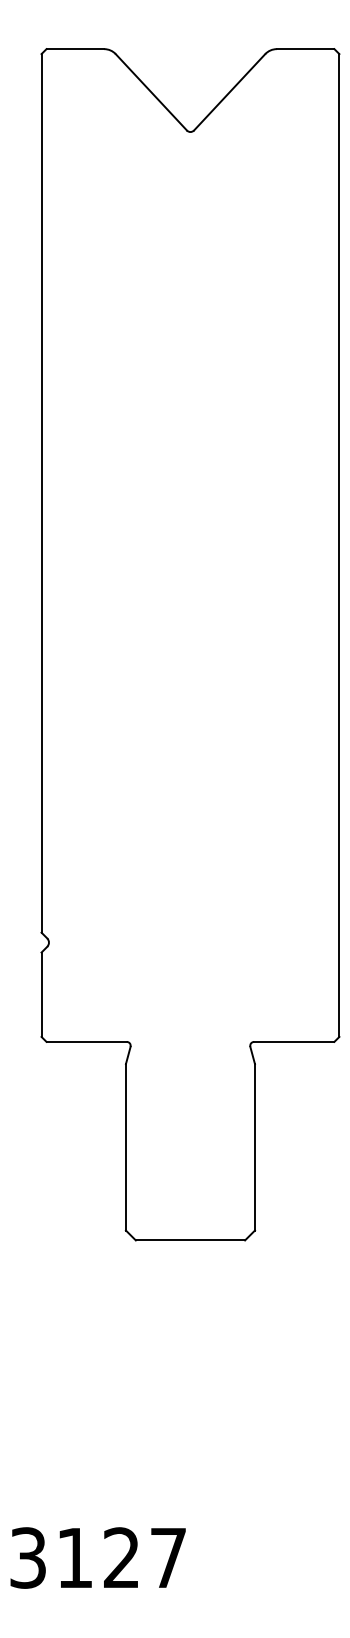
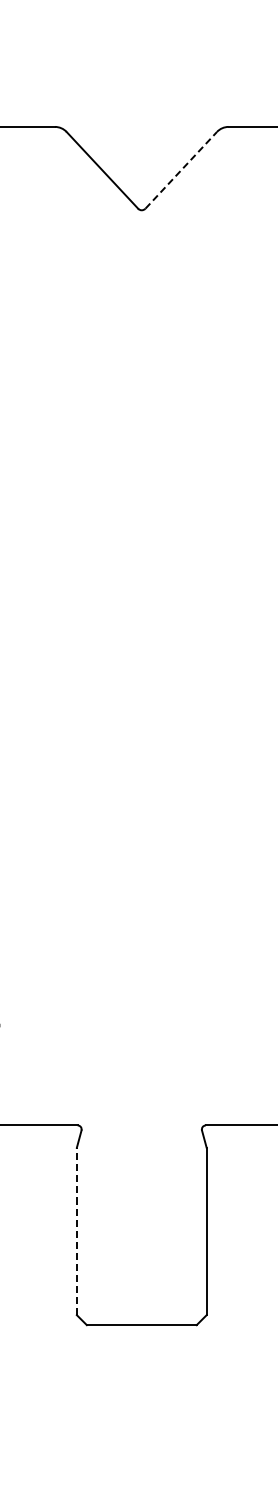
line: (230, 91) -> (182, 169), solid -> dashed
line: (125, 1146) -> (76, 1230), solid -> dashed

